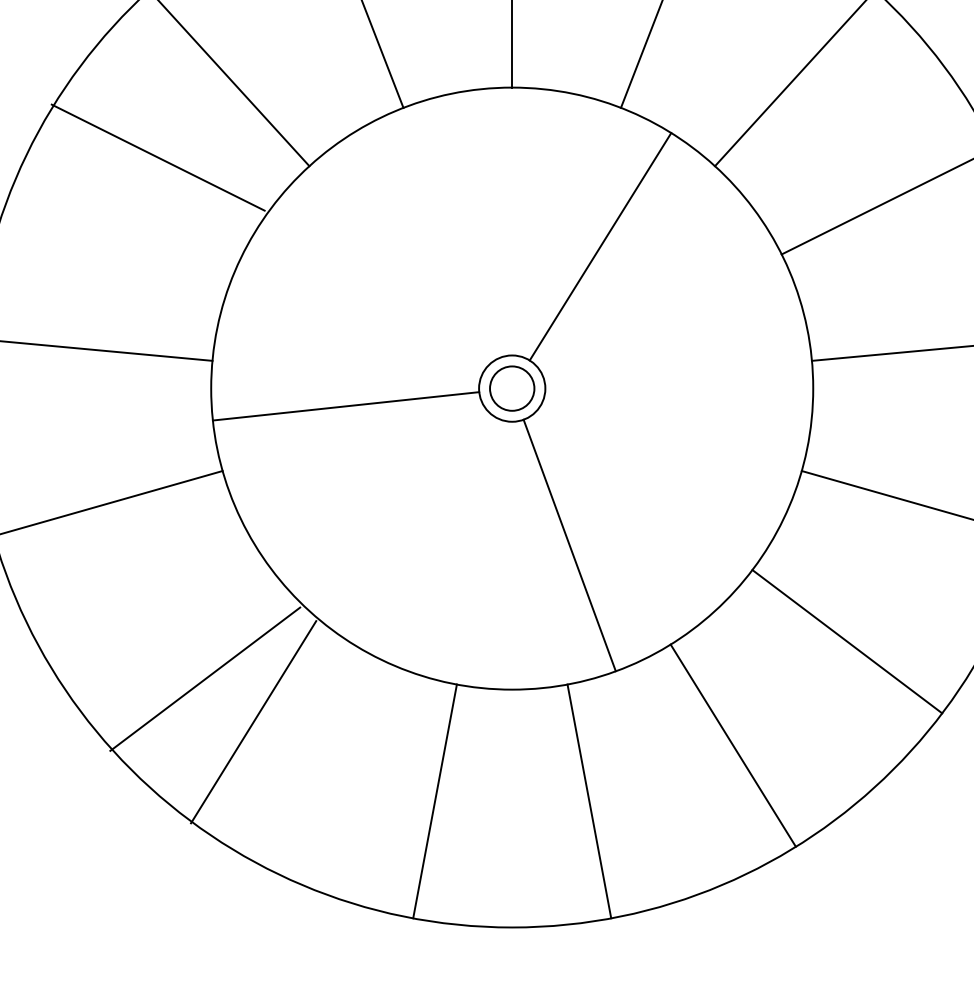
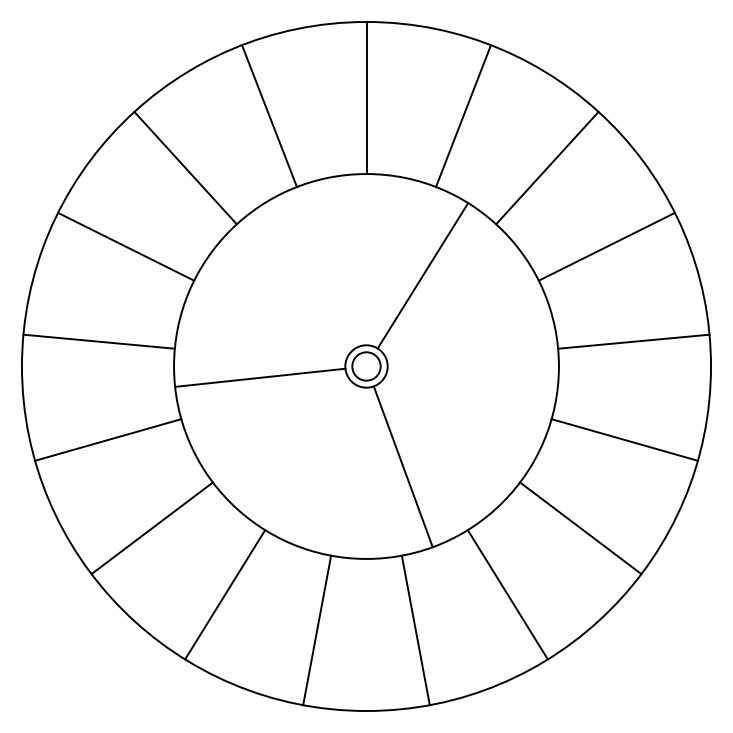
line: (158, 157) -> (126, 246), moved
line: (204, 679) -> (151, 528), moved
line: (254, 721) -> (225, 594), moved

